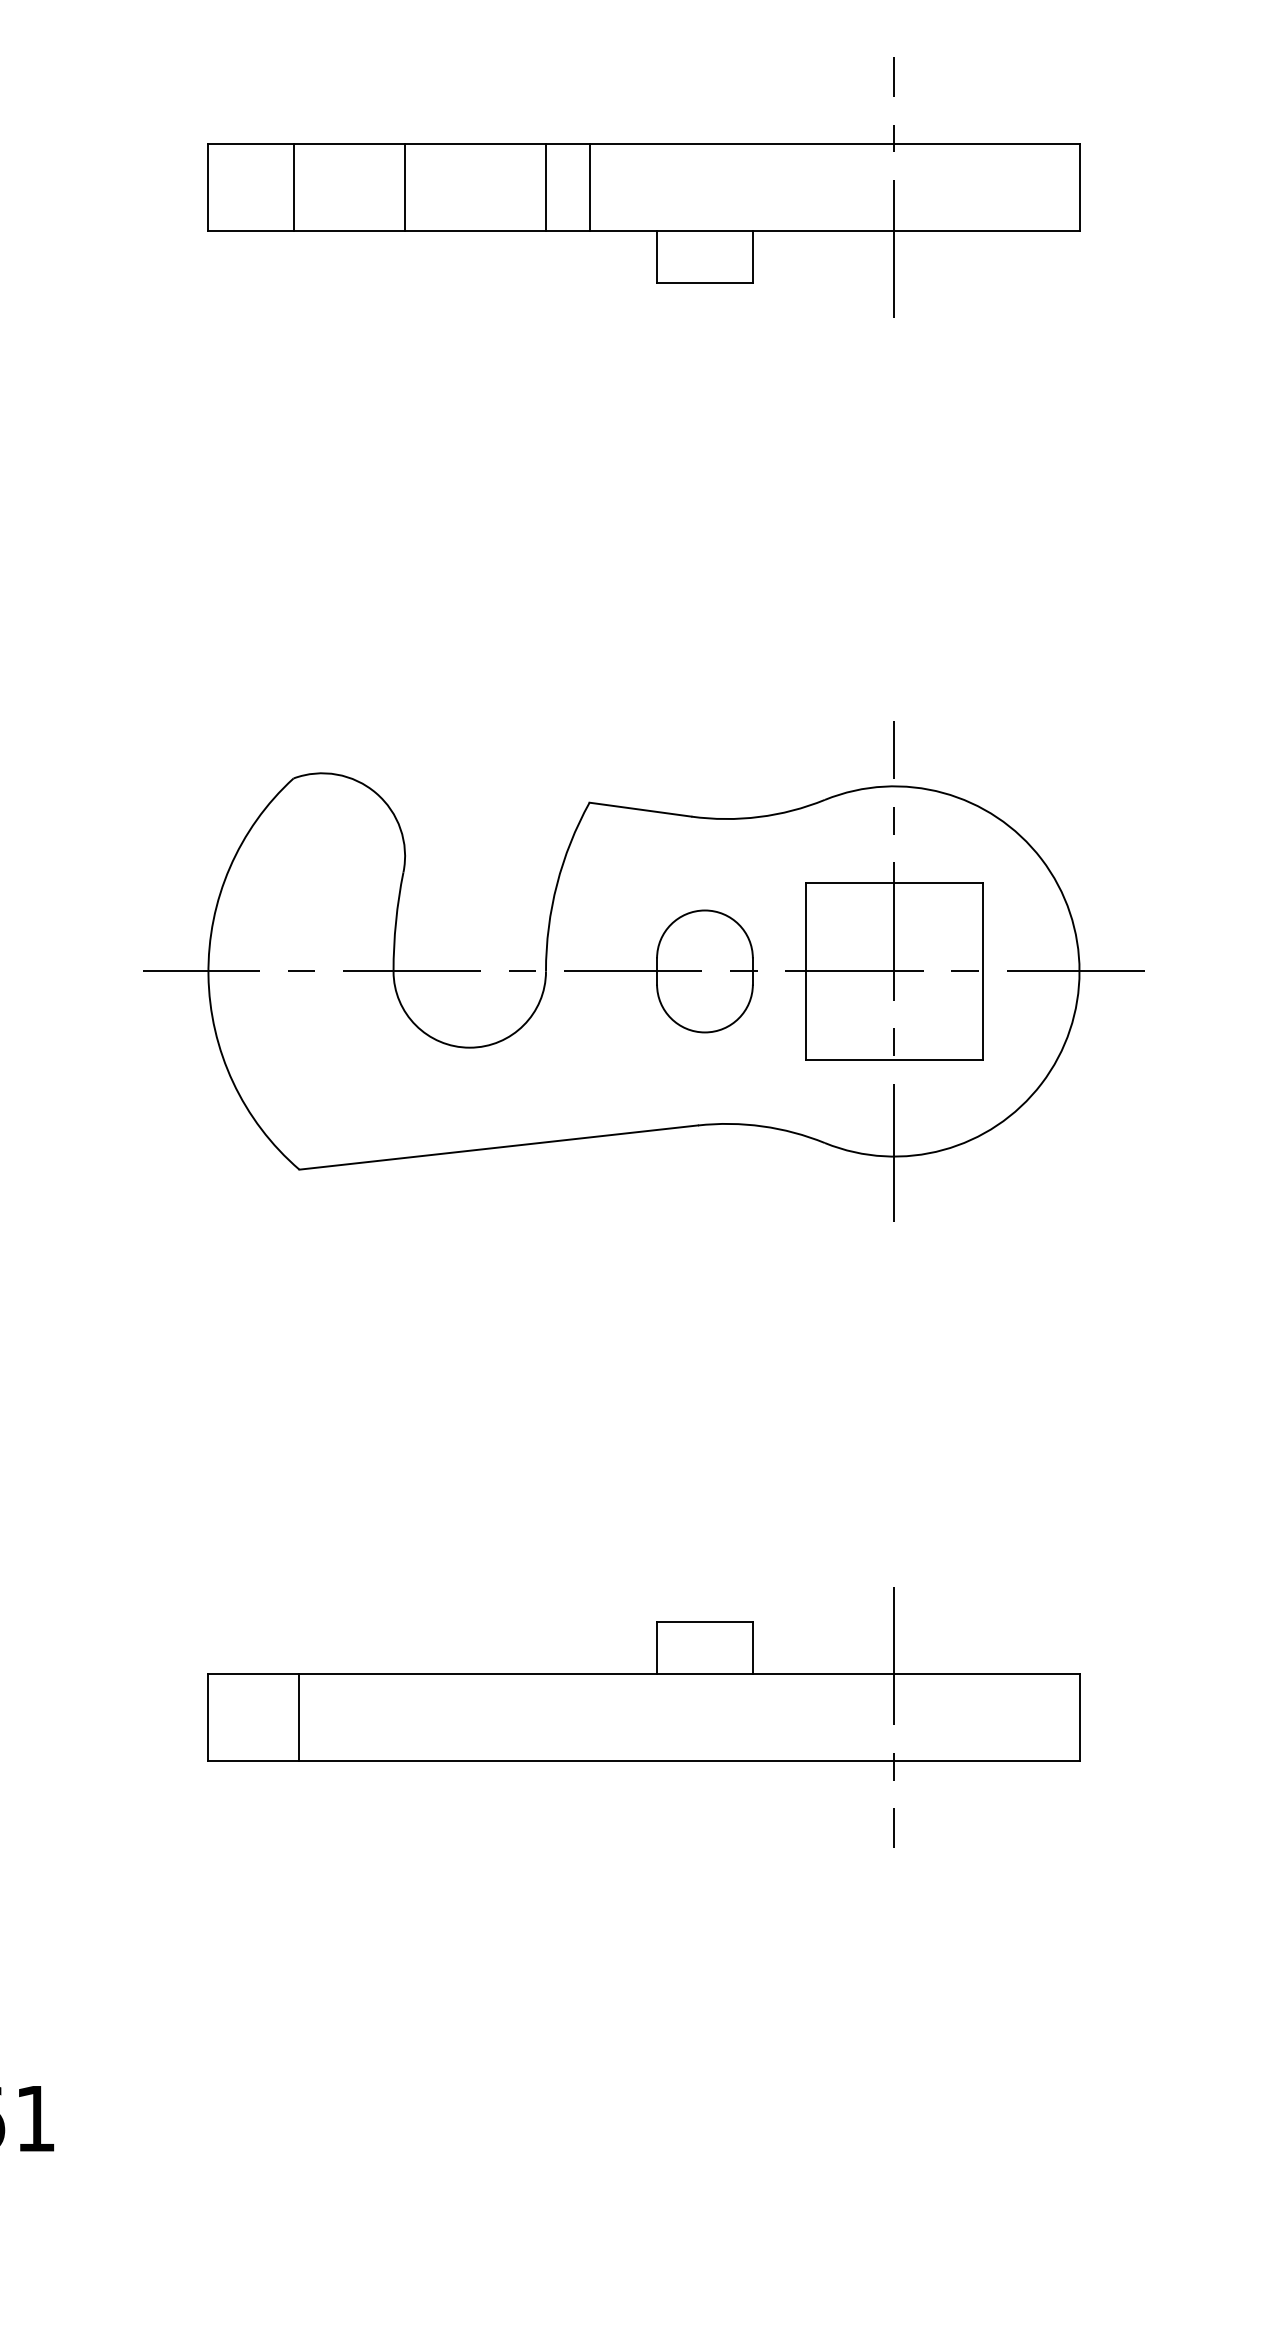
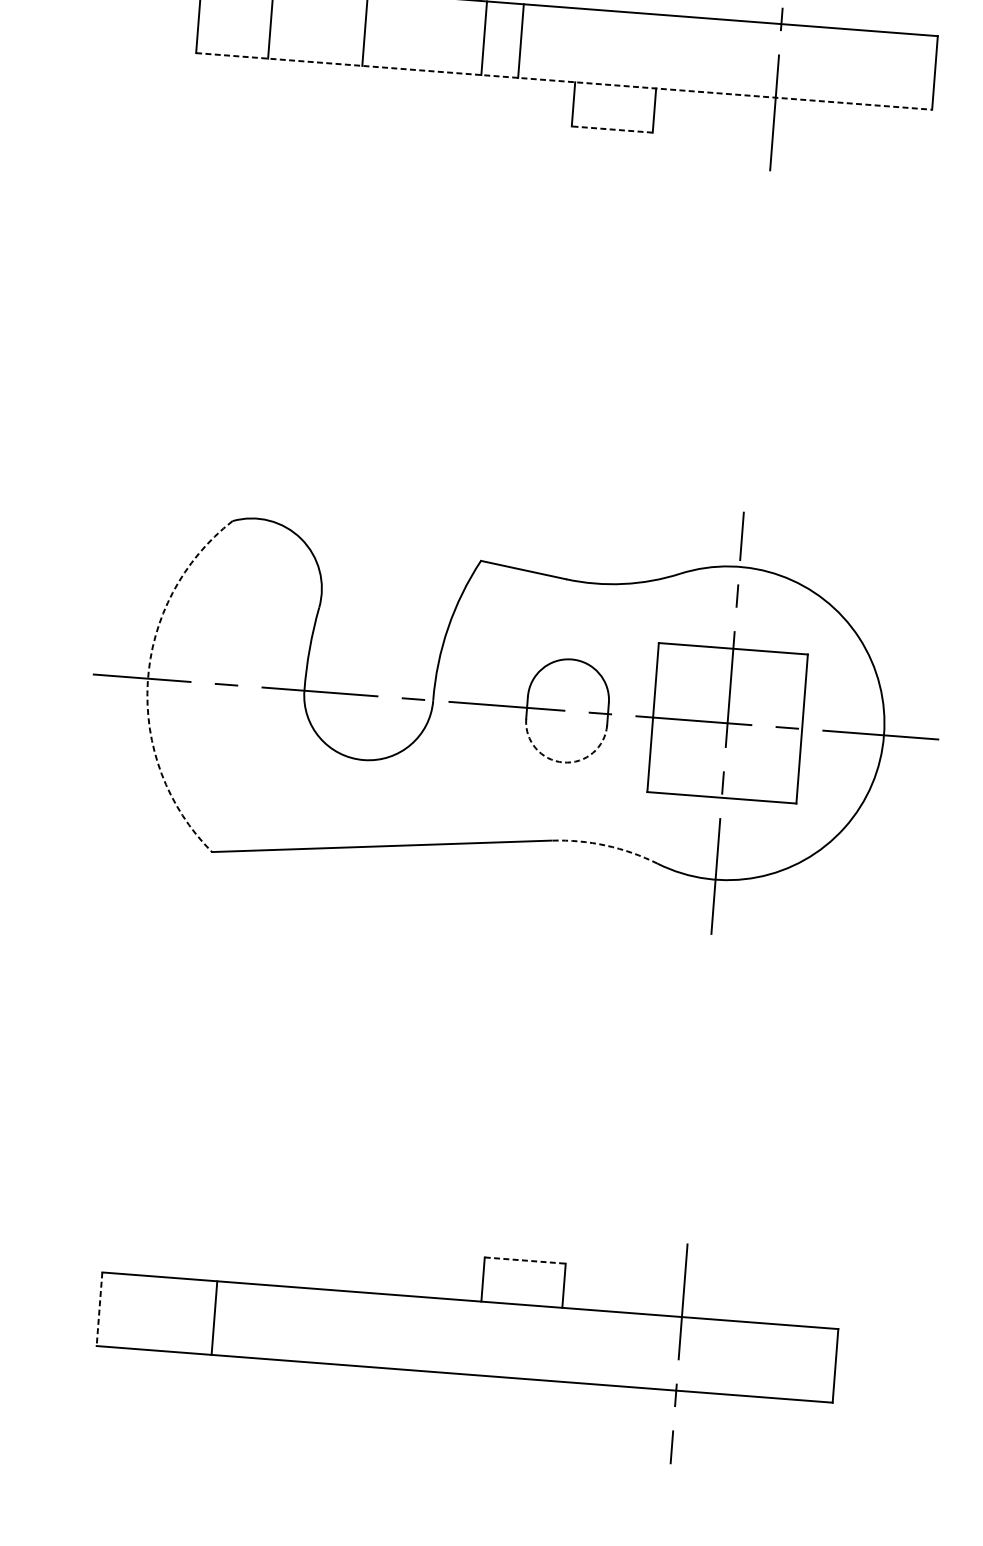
line: (644, 231) -> (564, 81), solid -> dashed
line: (704, 283) -> (611, 129), solid -> dashed
arc: (208, 975) -> (147, 682), solid -> dashed
arc: (704, 1032) -> (563, 762), solid -> dashed
arc: (762, 1126) -> (606, 845), solid -> dashed
line: (704, 1621) -> (524, 1260), solid -> dashed
line: (208, 1717) -> (99, 1309), solid -> dashed
line: (299, 1717) -> (214, 1317), moved

